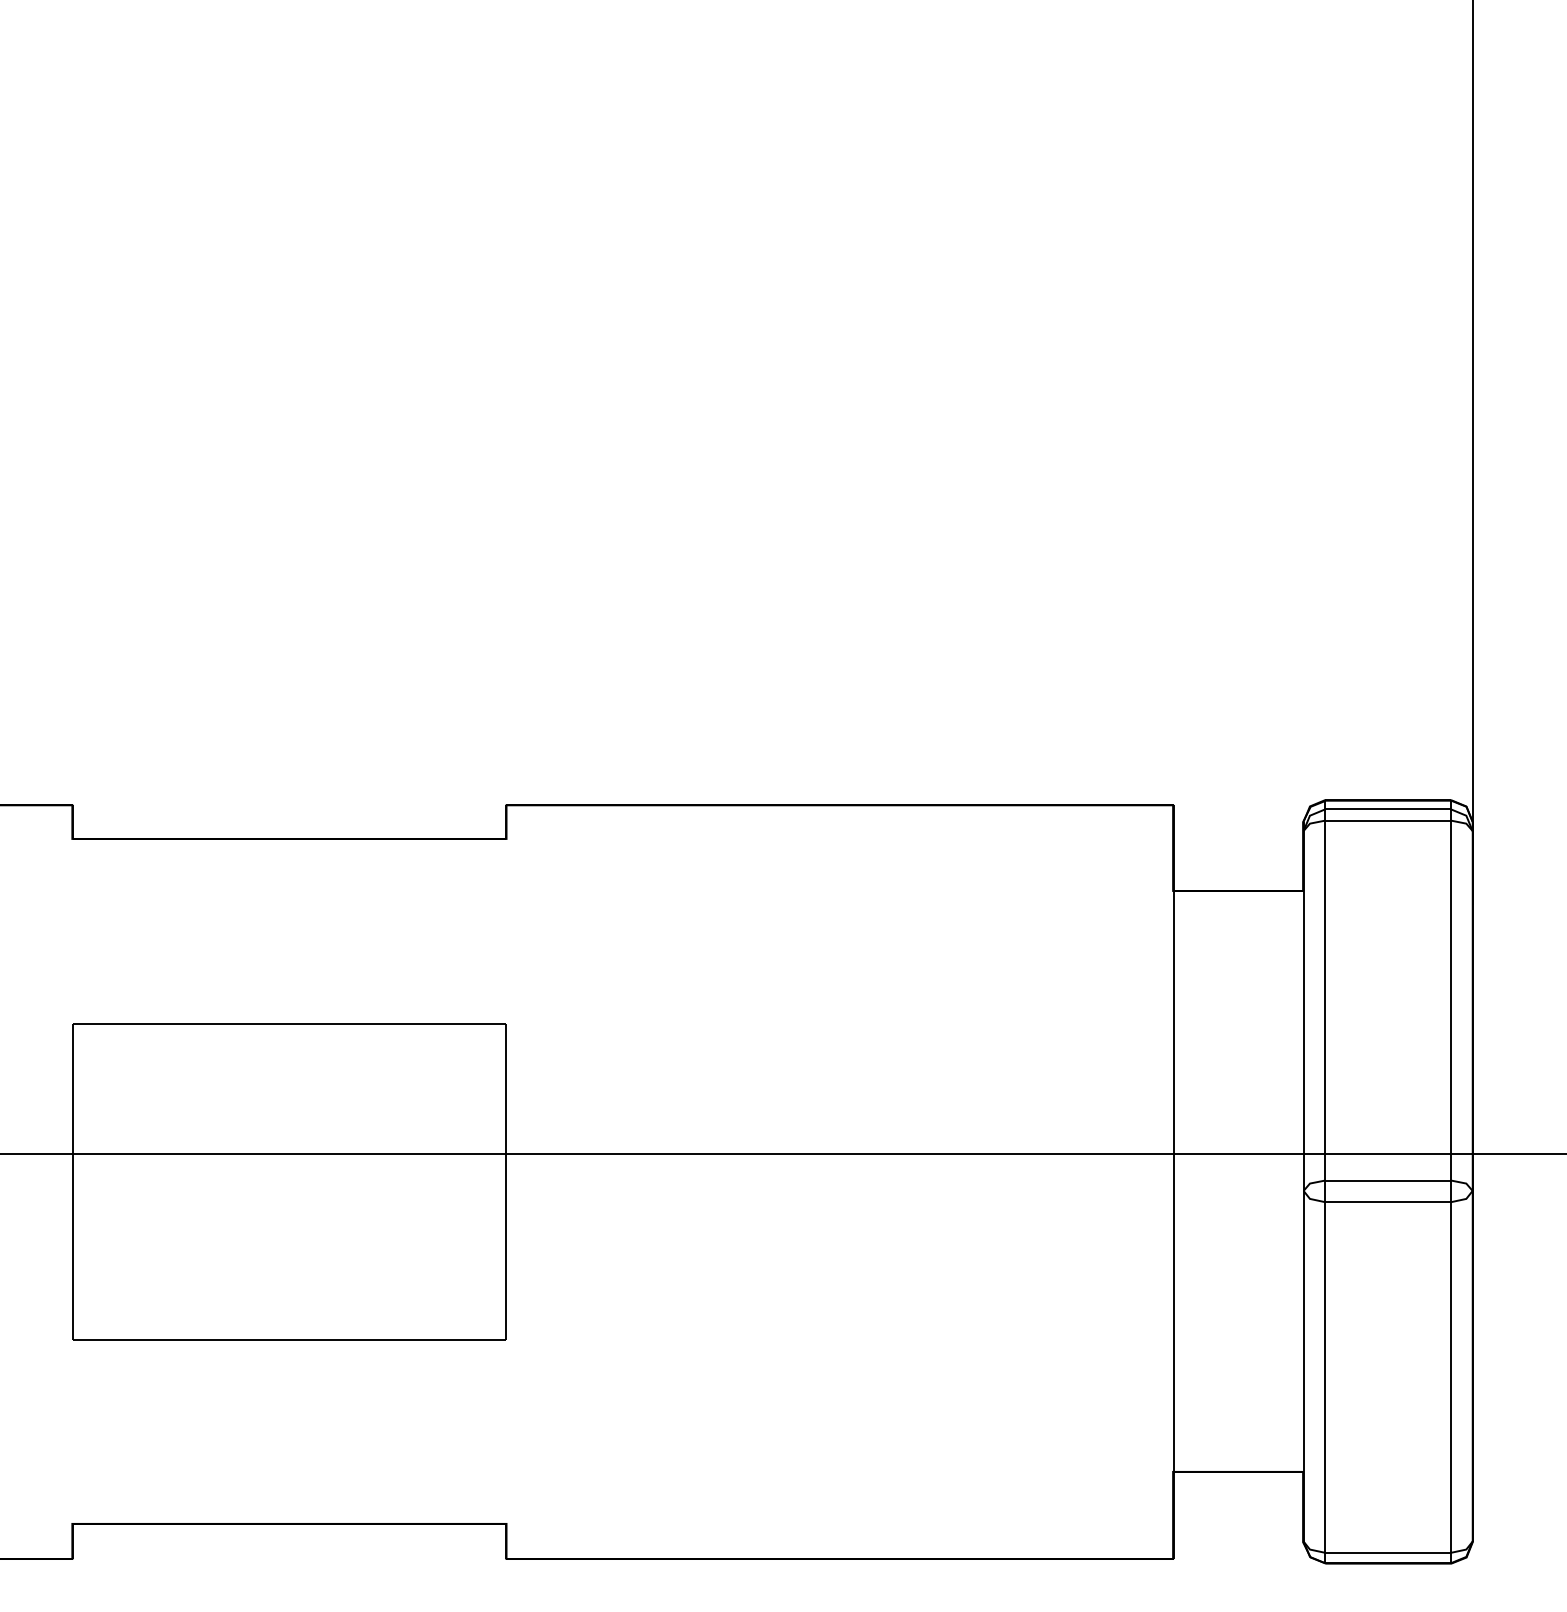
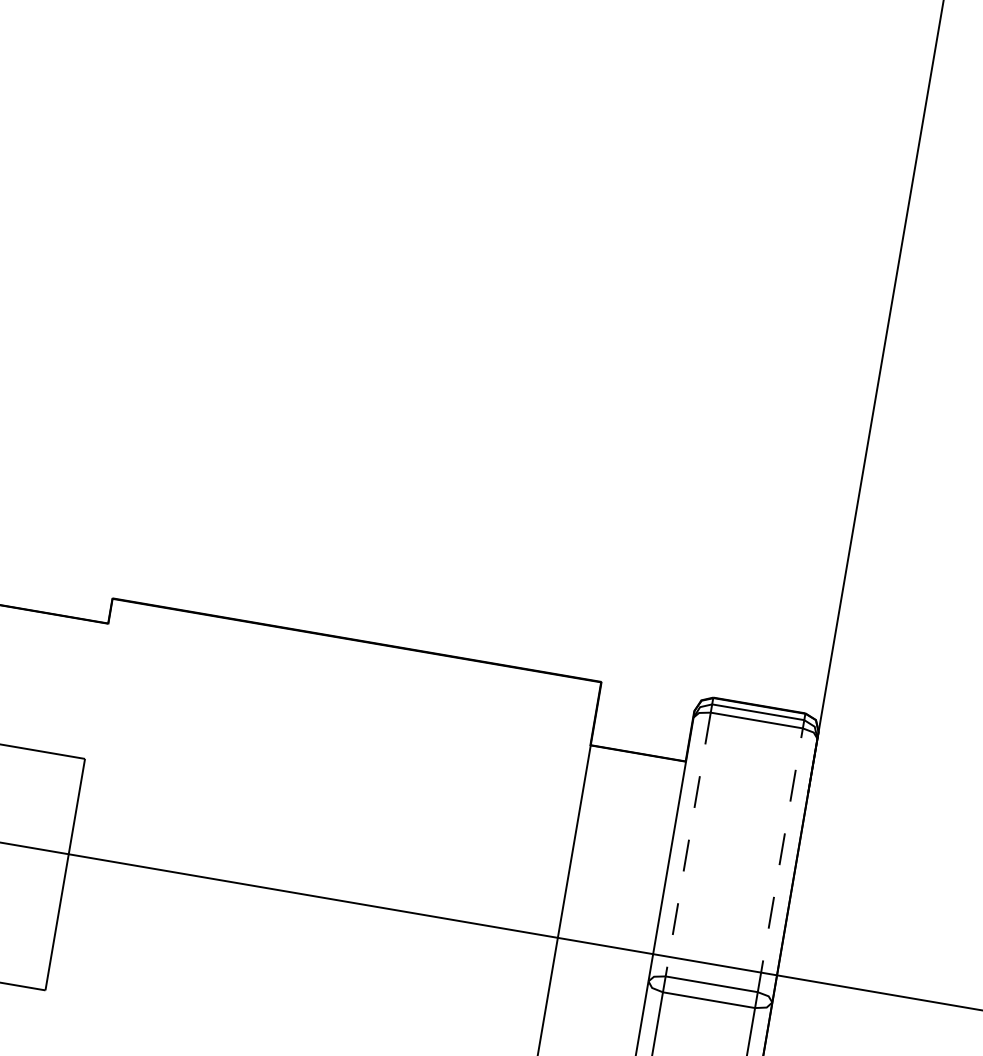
line: (1325, 1000) -> (688, 844), solid -> dashed
line: (1450, 1000) -> (779, 860), solid -> dashed

